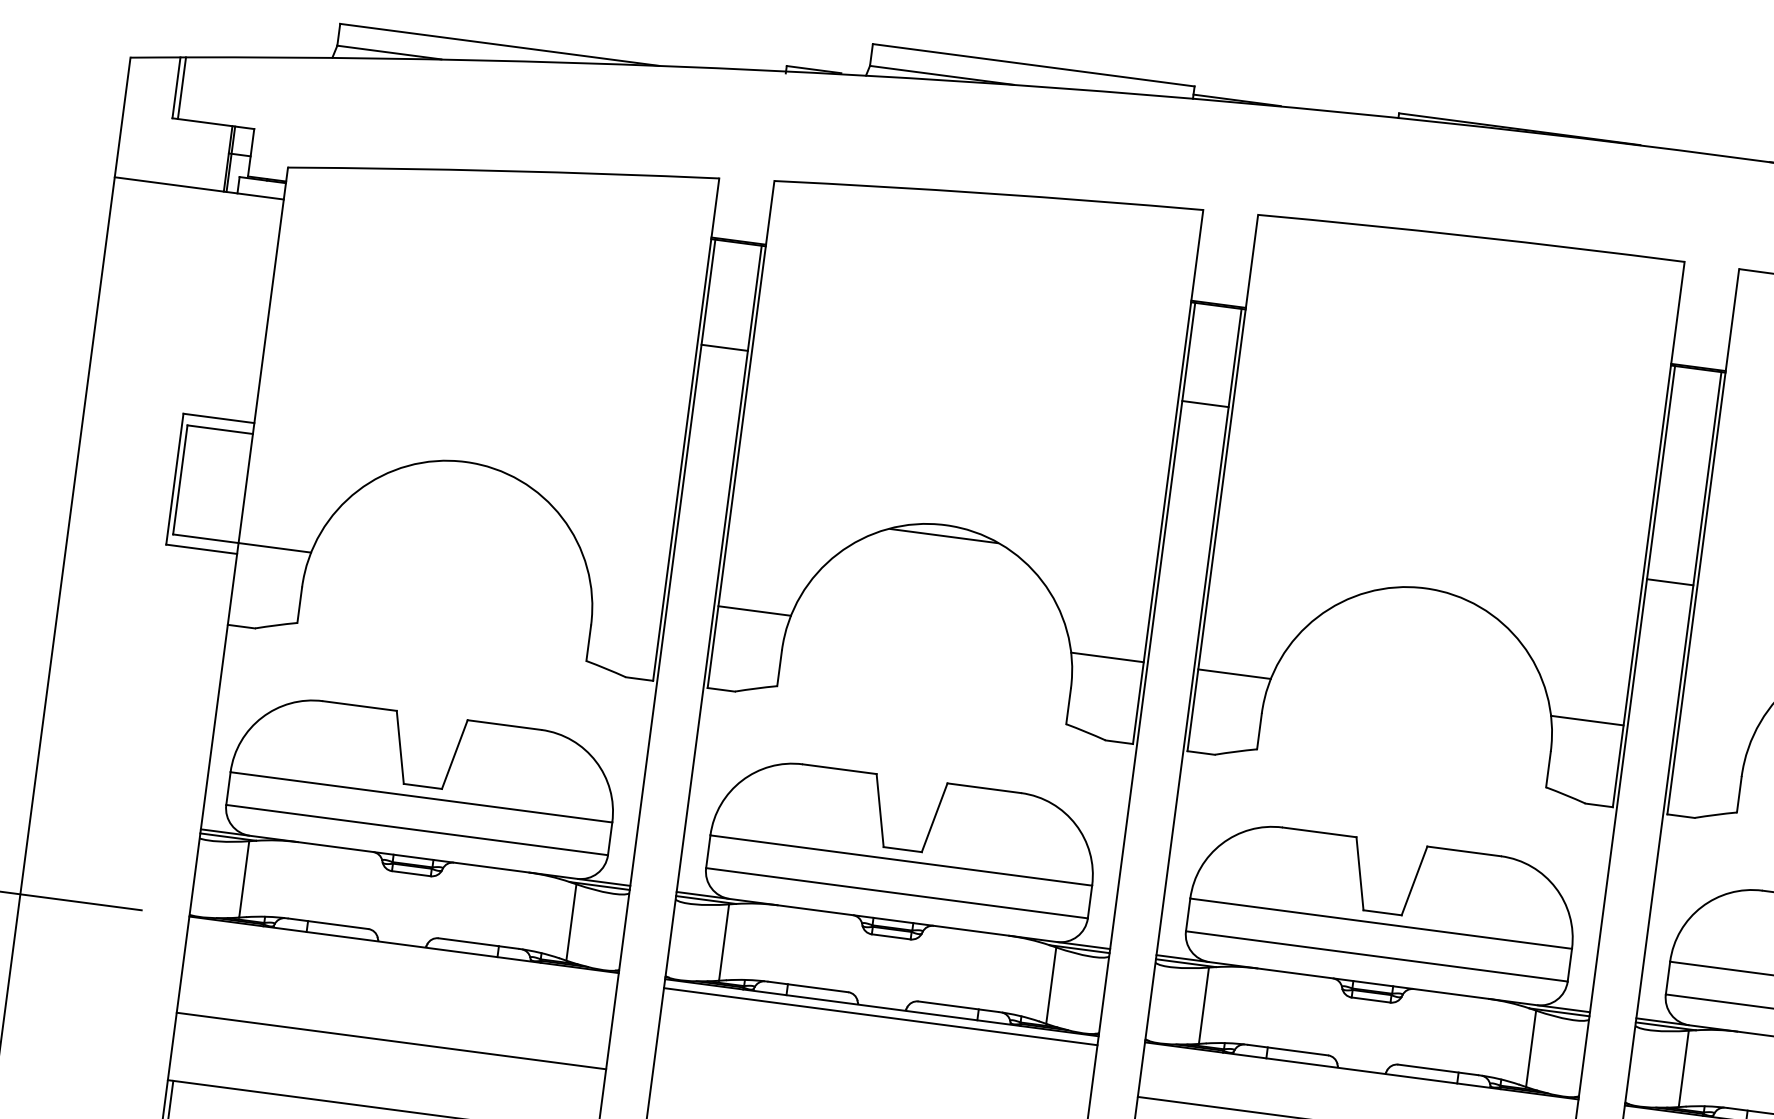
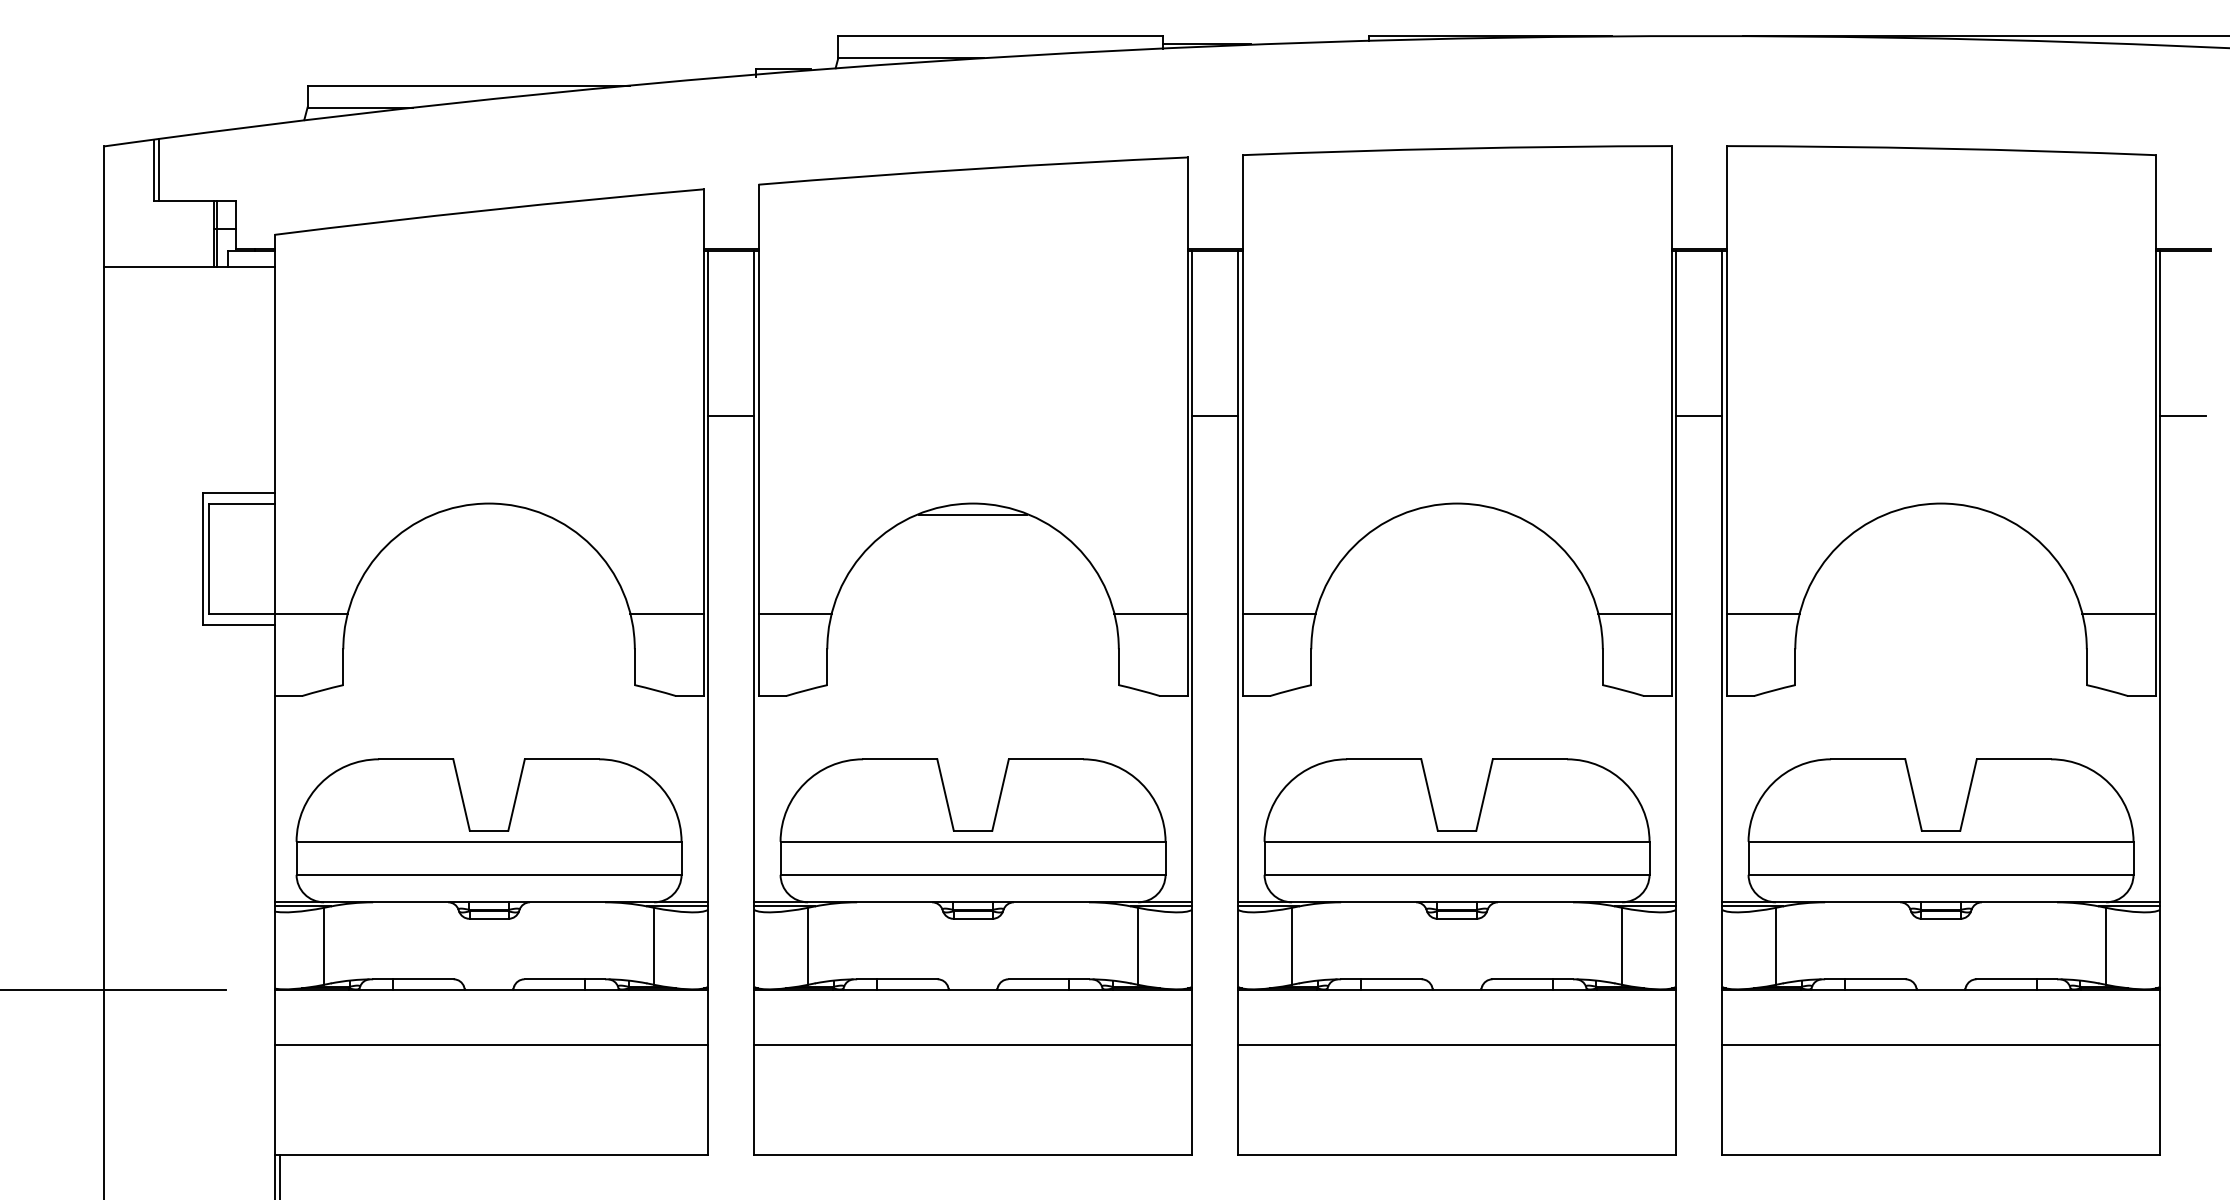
line: (724, 347) -> (730, 415), moved
line: (1204, 403) -> (1214, 415), moved
line: (1669, 582) -> (1698, 415), moved
line: (627, 594) -> (666, 613), added
line: (1713, 737) -> (1762, 613), added
line: (880, 1016) -> (972, 1045), moved
line: (390, 1041) -> (490, 1045), moved

